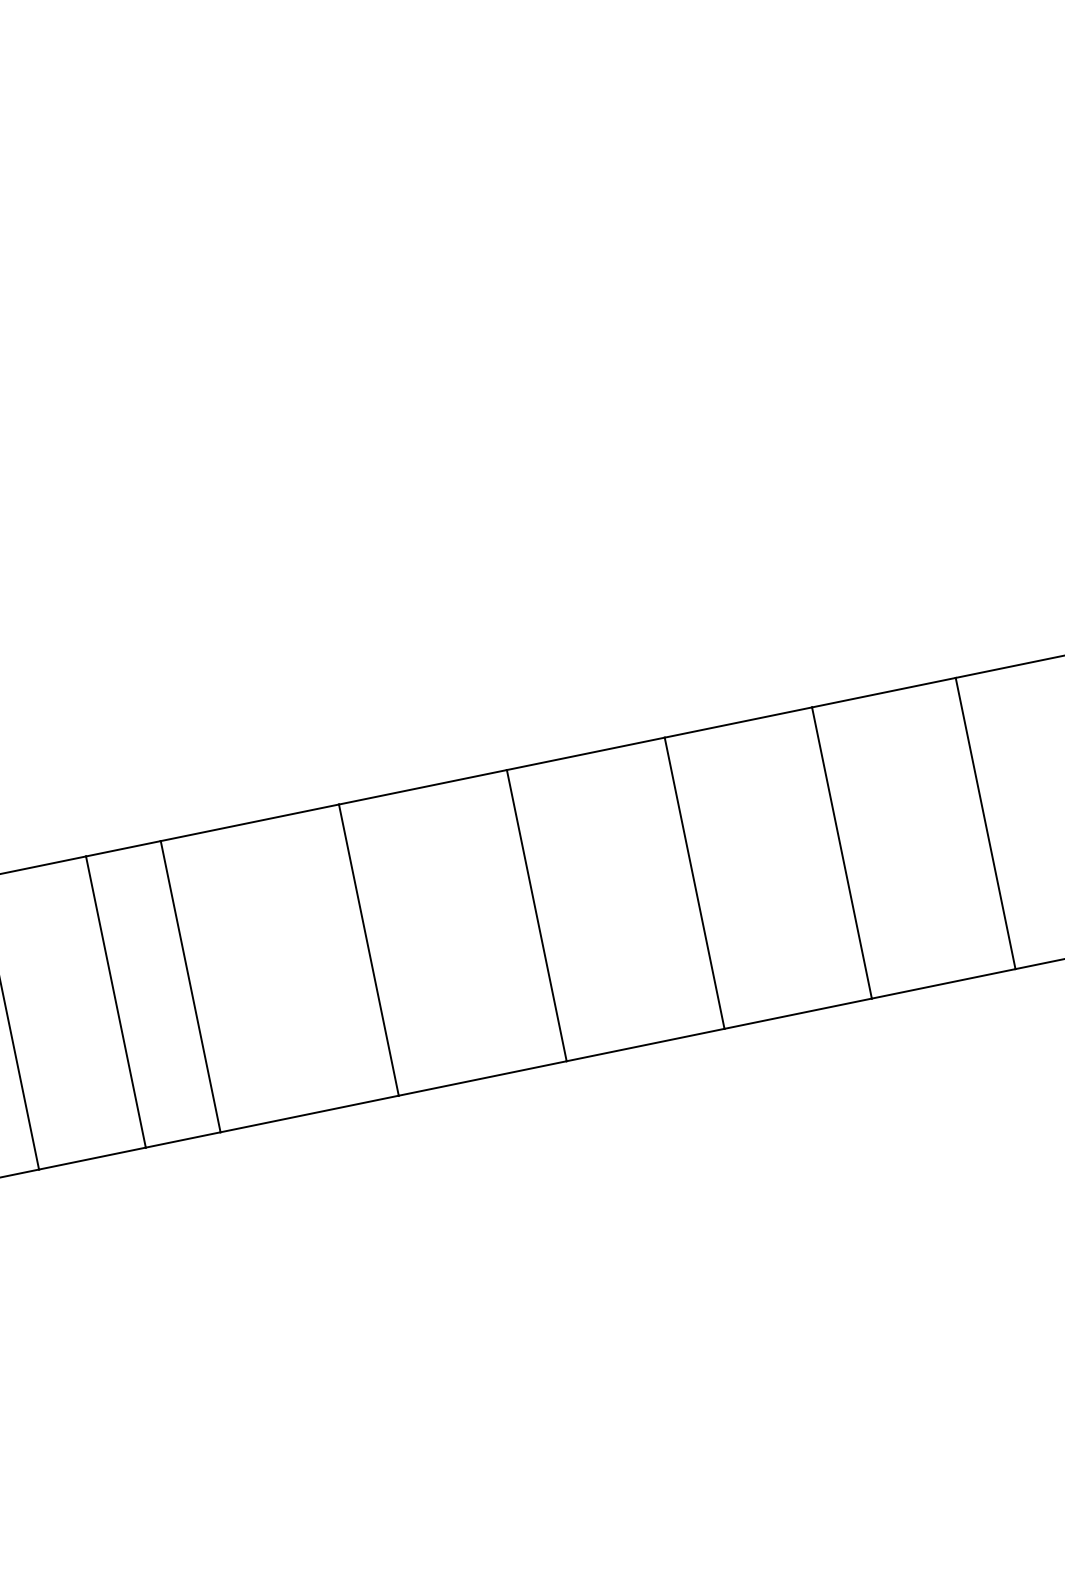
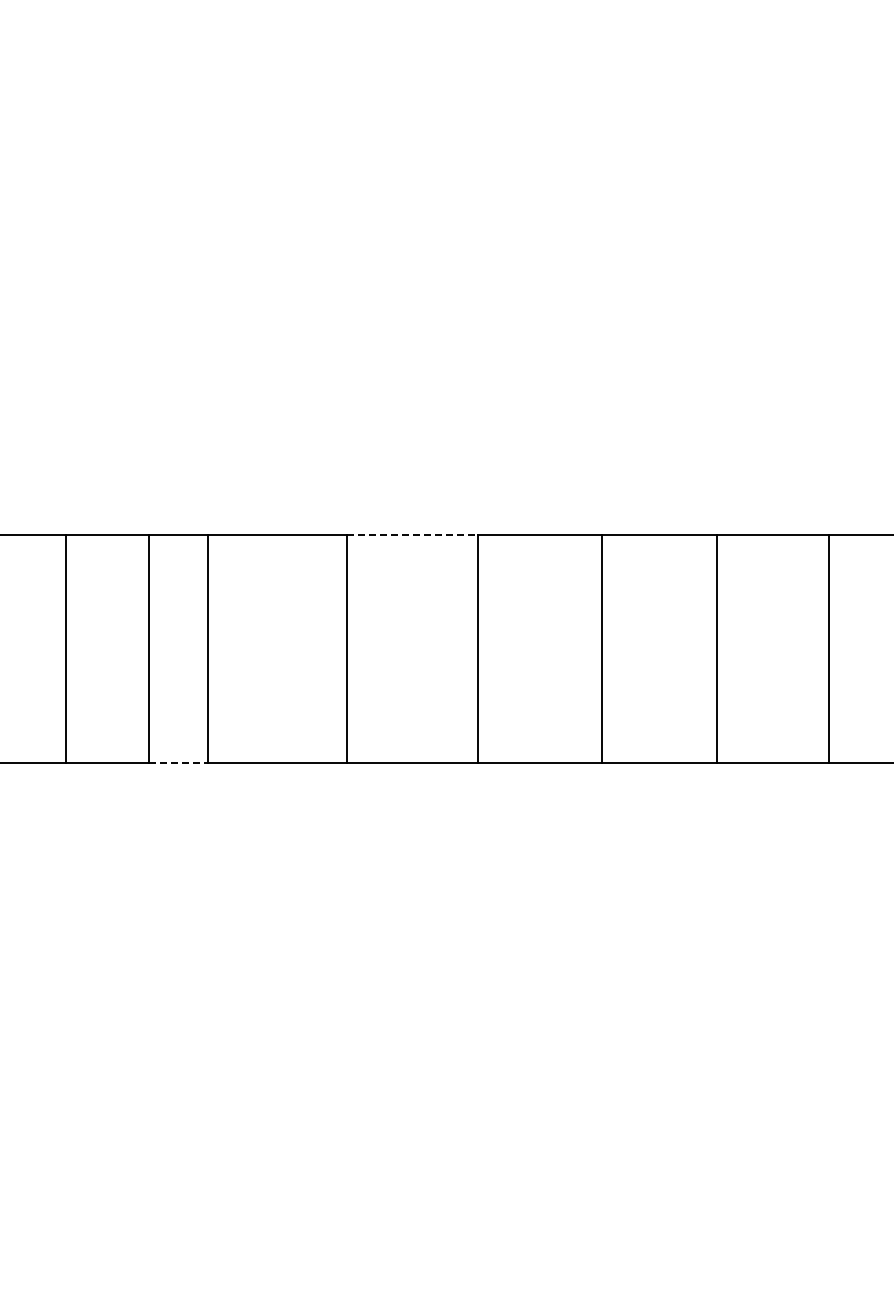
line: (422, 787) -> (412, 535), solid -> dashed
line: (184, 1139) -> (179, 762), solid -> dashed

